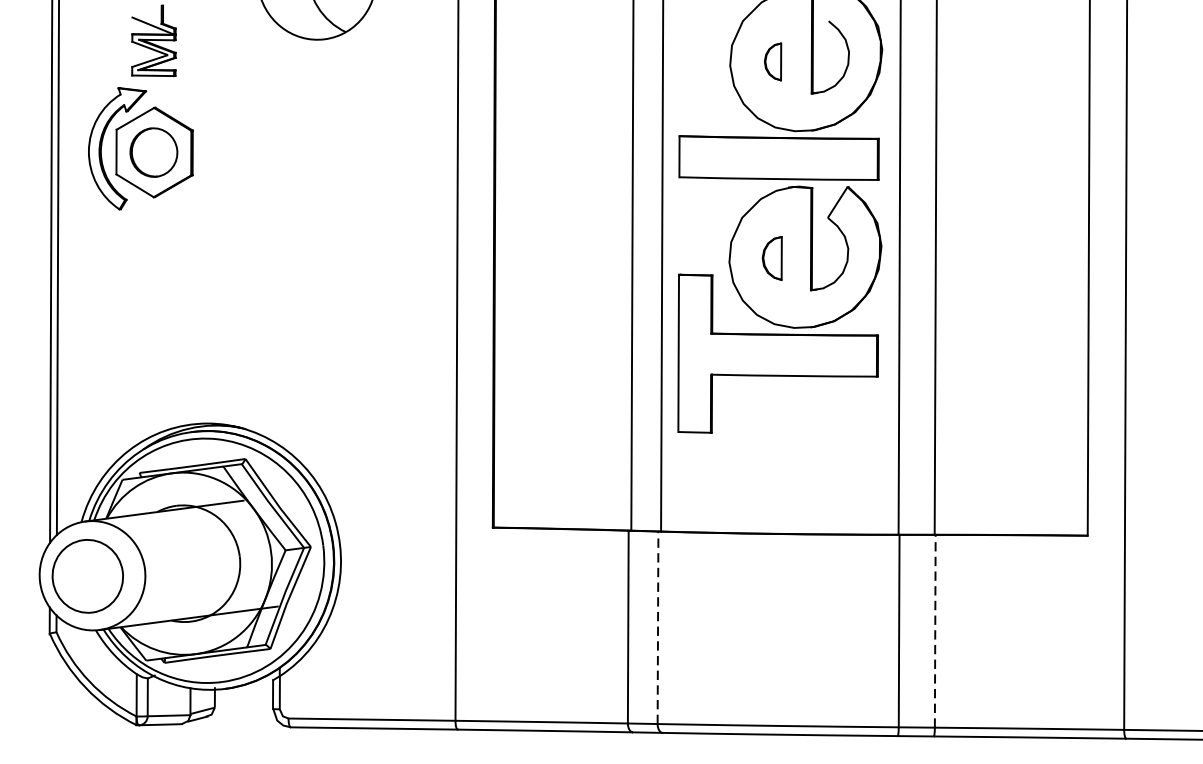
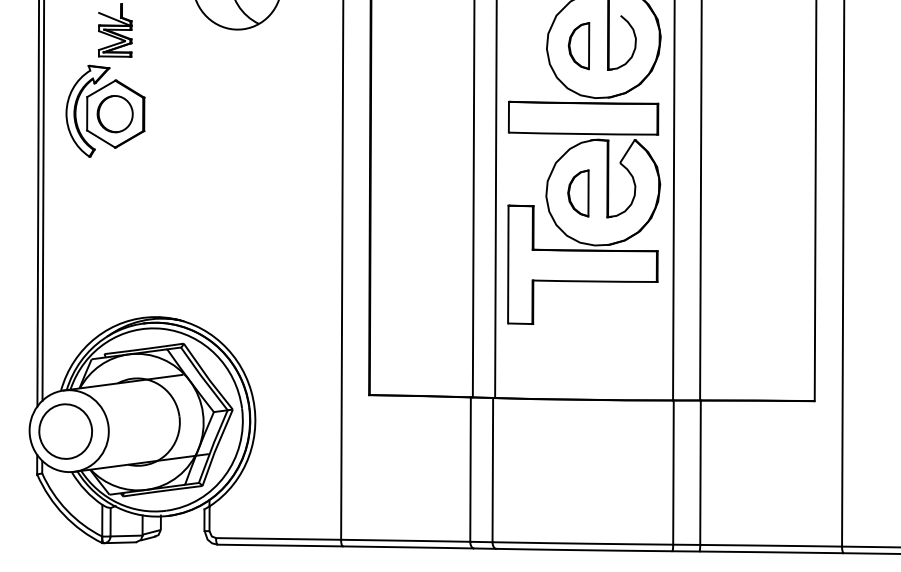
part: (772, 62) -> (578, 46), size x1.67
part: (772, 258) -> (578, 193), size x1.43
line: (657, 626) -> (492, 469), dashed -> solid
line: (935, 630) -> (700, 472), dashed -> solid

